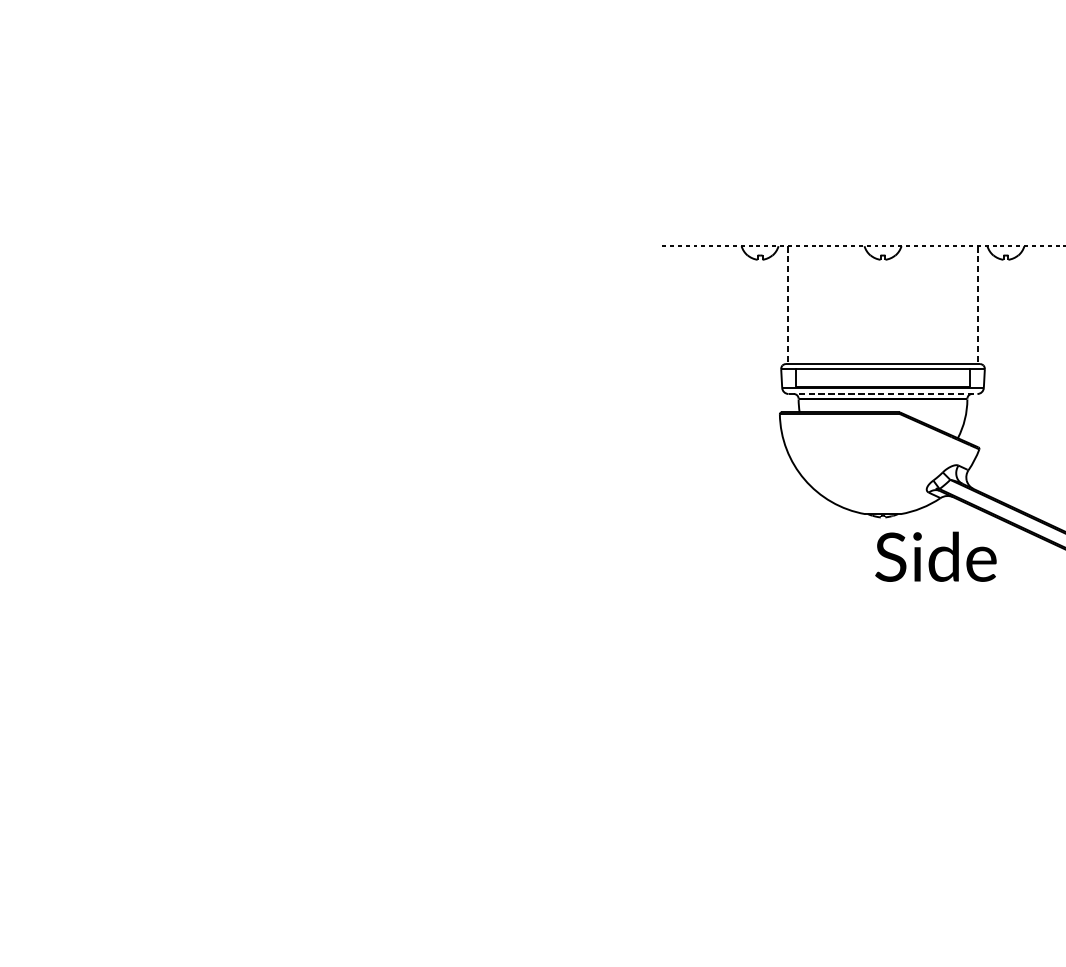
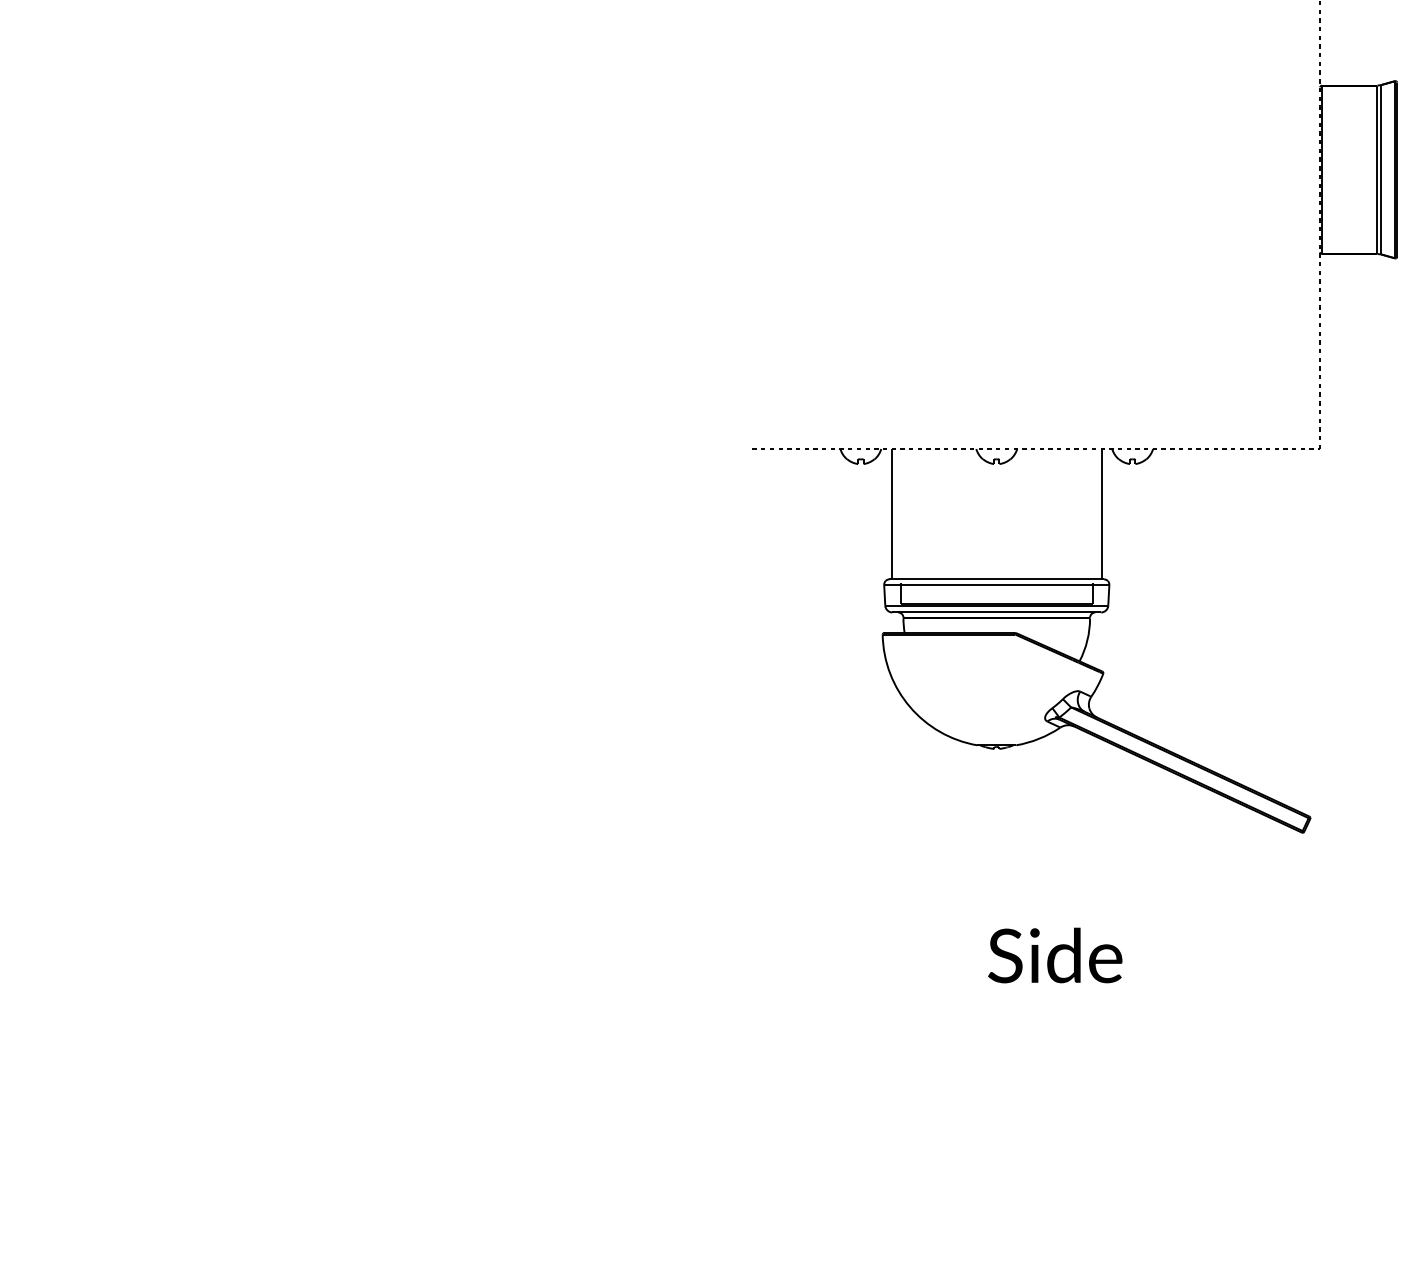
line: (787, 305) -> (891, 514), dashed -> solid
line: (977, 305) -> (1101, 514), dashed -> solid
line: (883, 394) -> (997, 612), dashed -> solid
text: (936, 556) -> (1055, 955), moved

